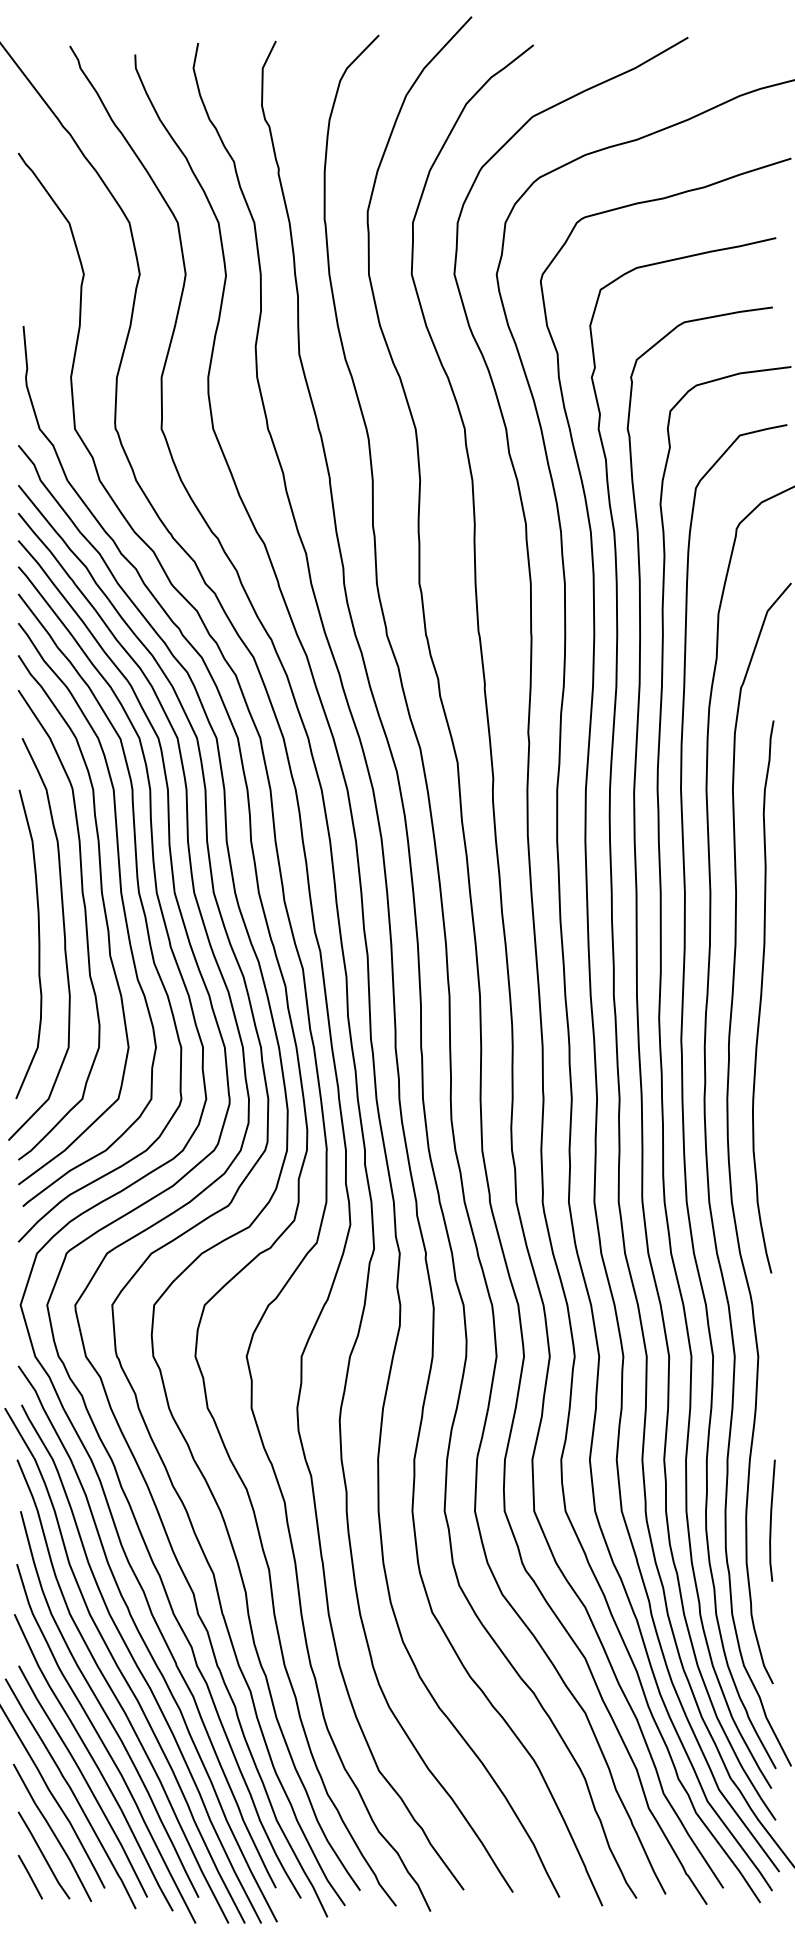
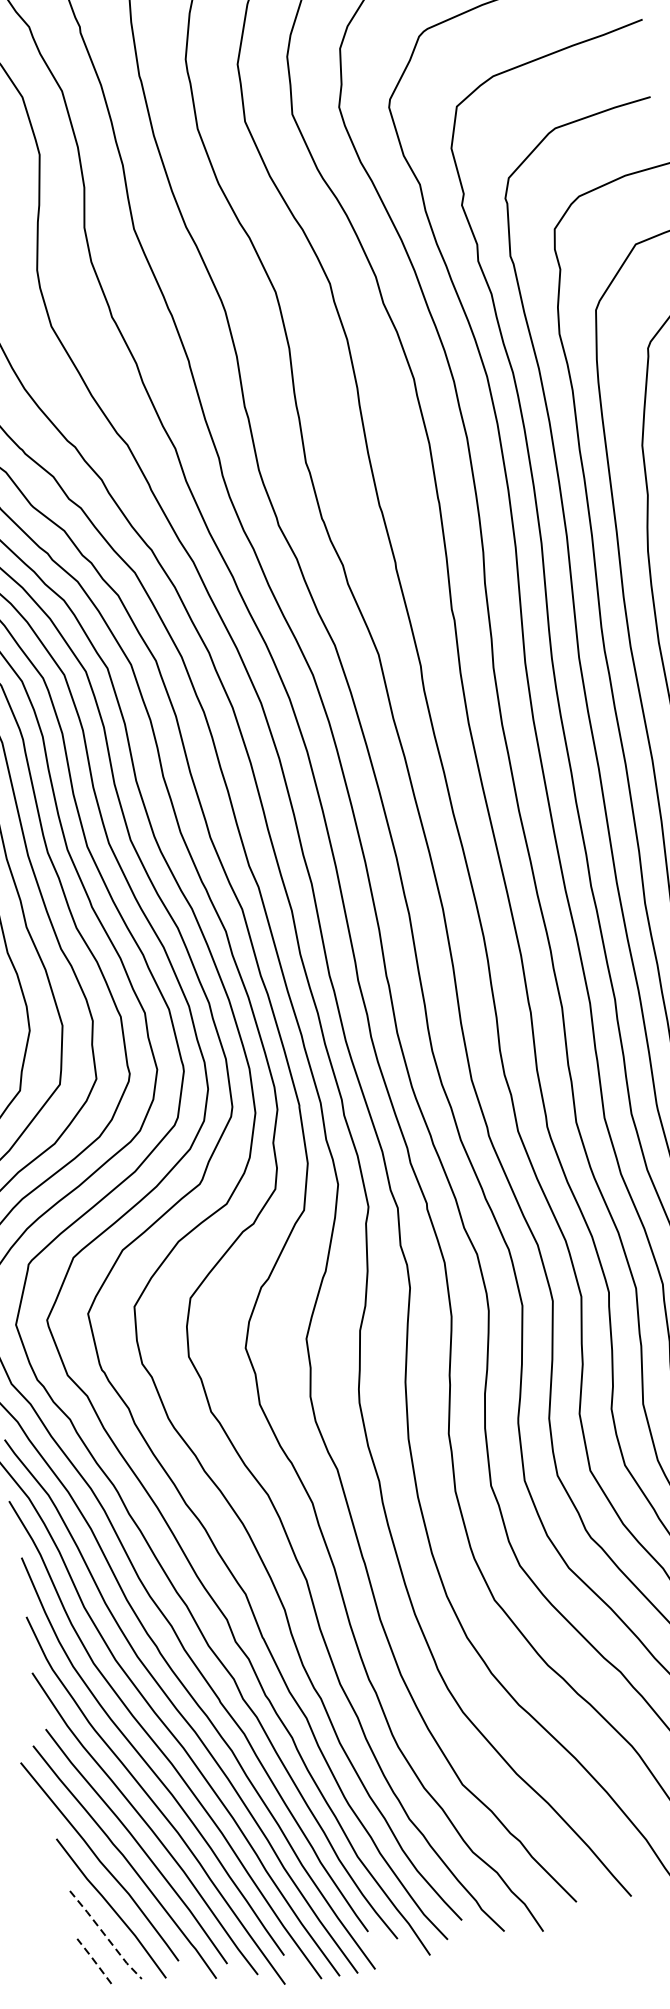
line: (43, 1856) -> (105, 1936), solid -> dashed
line: (30, 1876) -> (94, 1960), solid -> dashed

